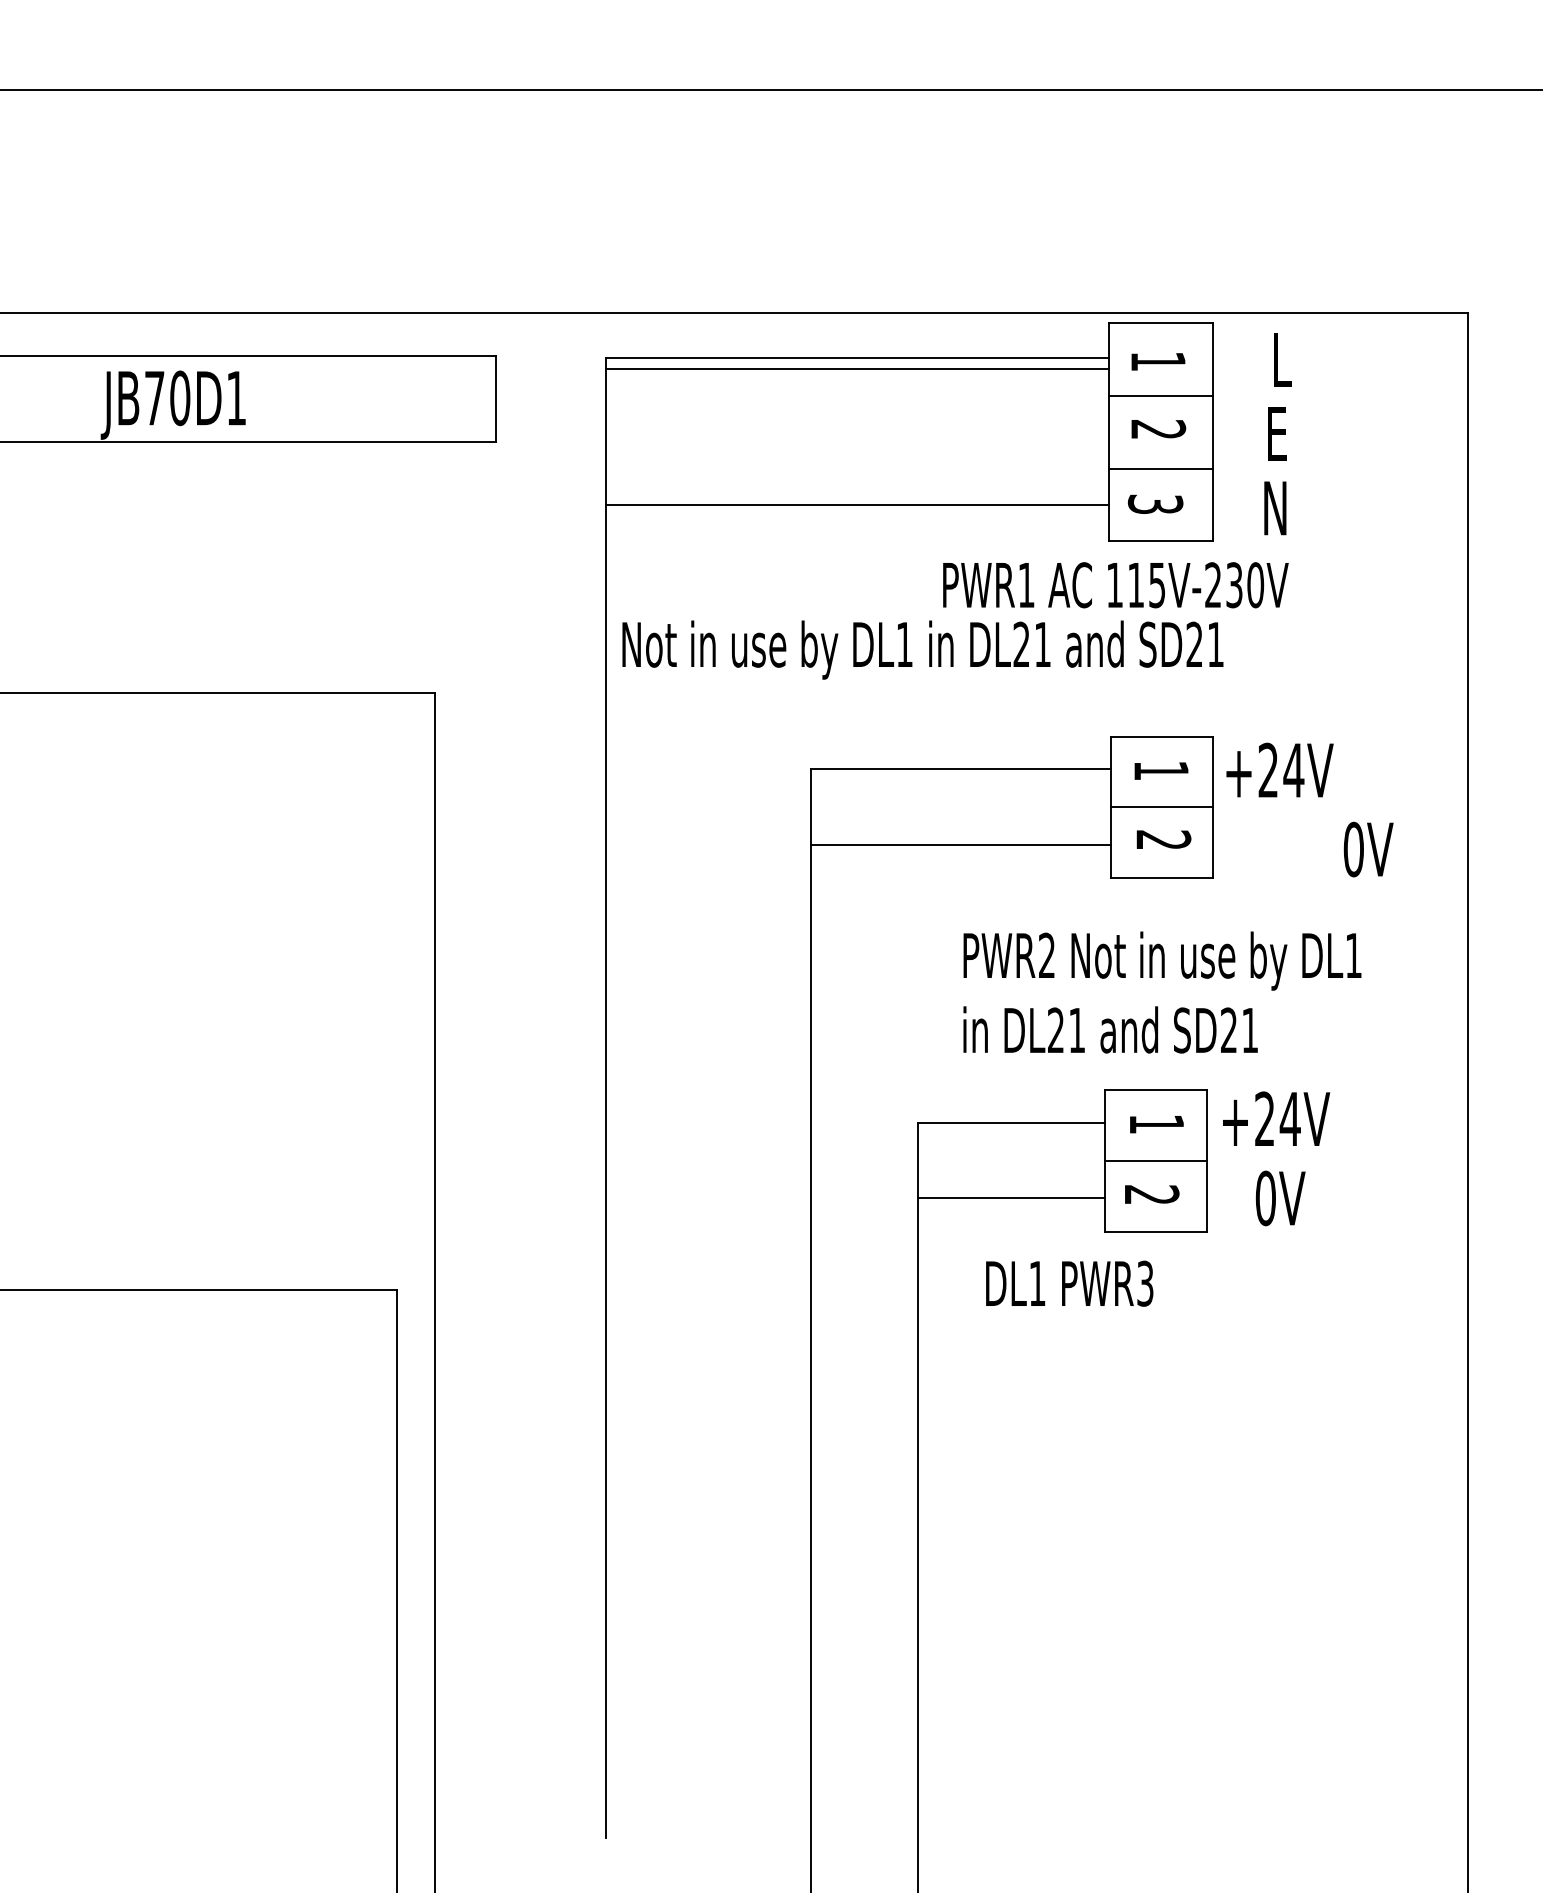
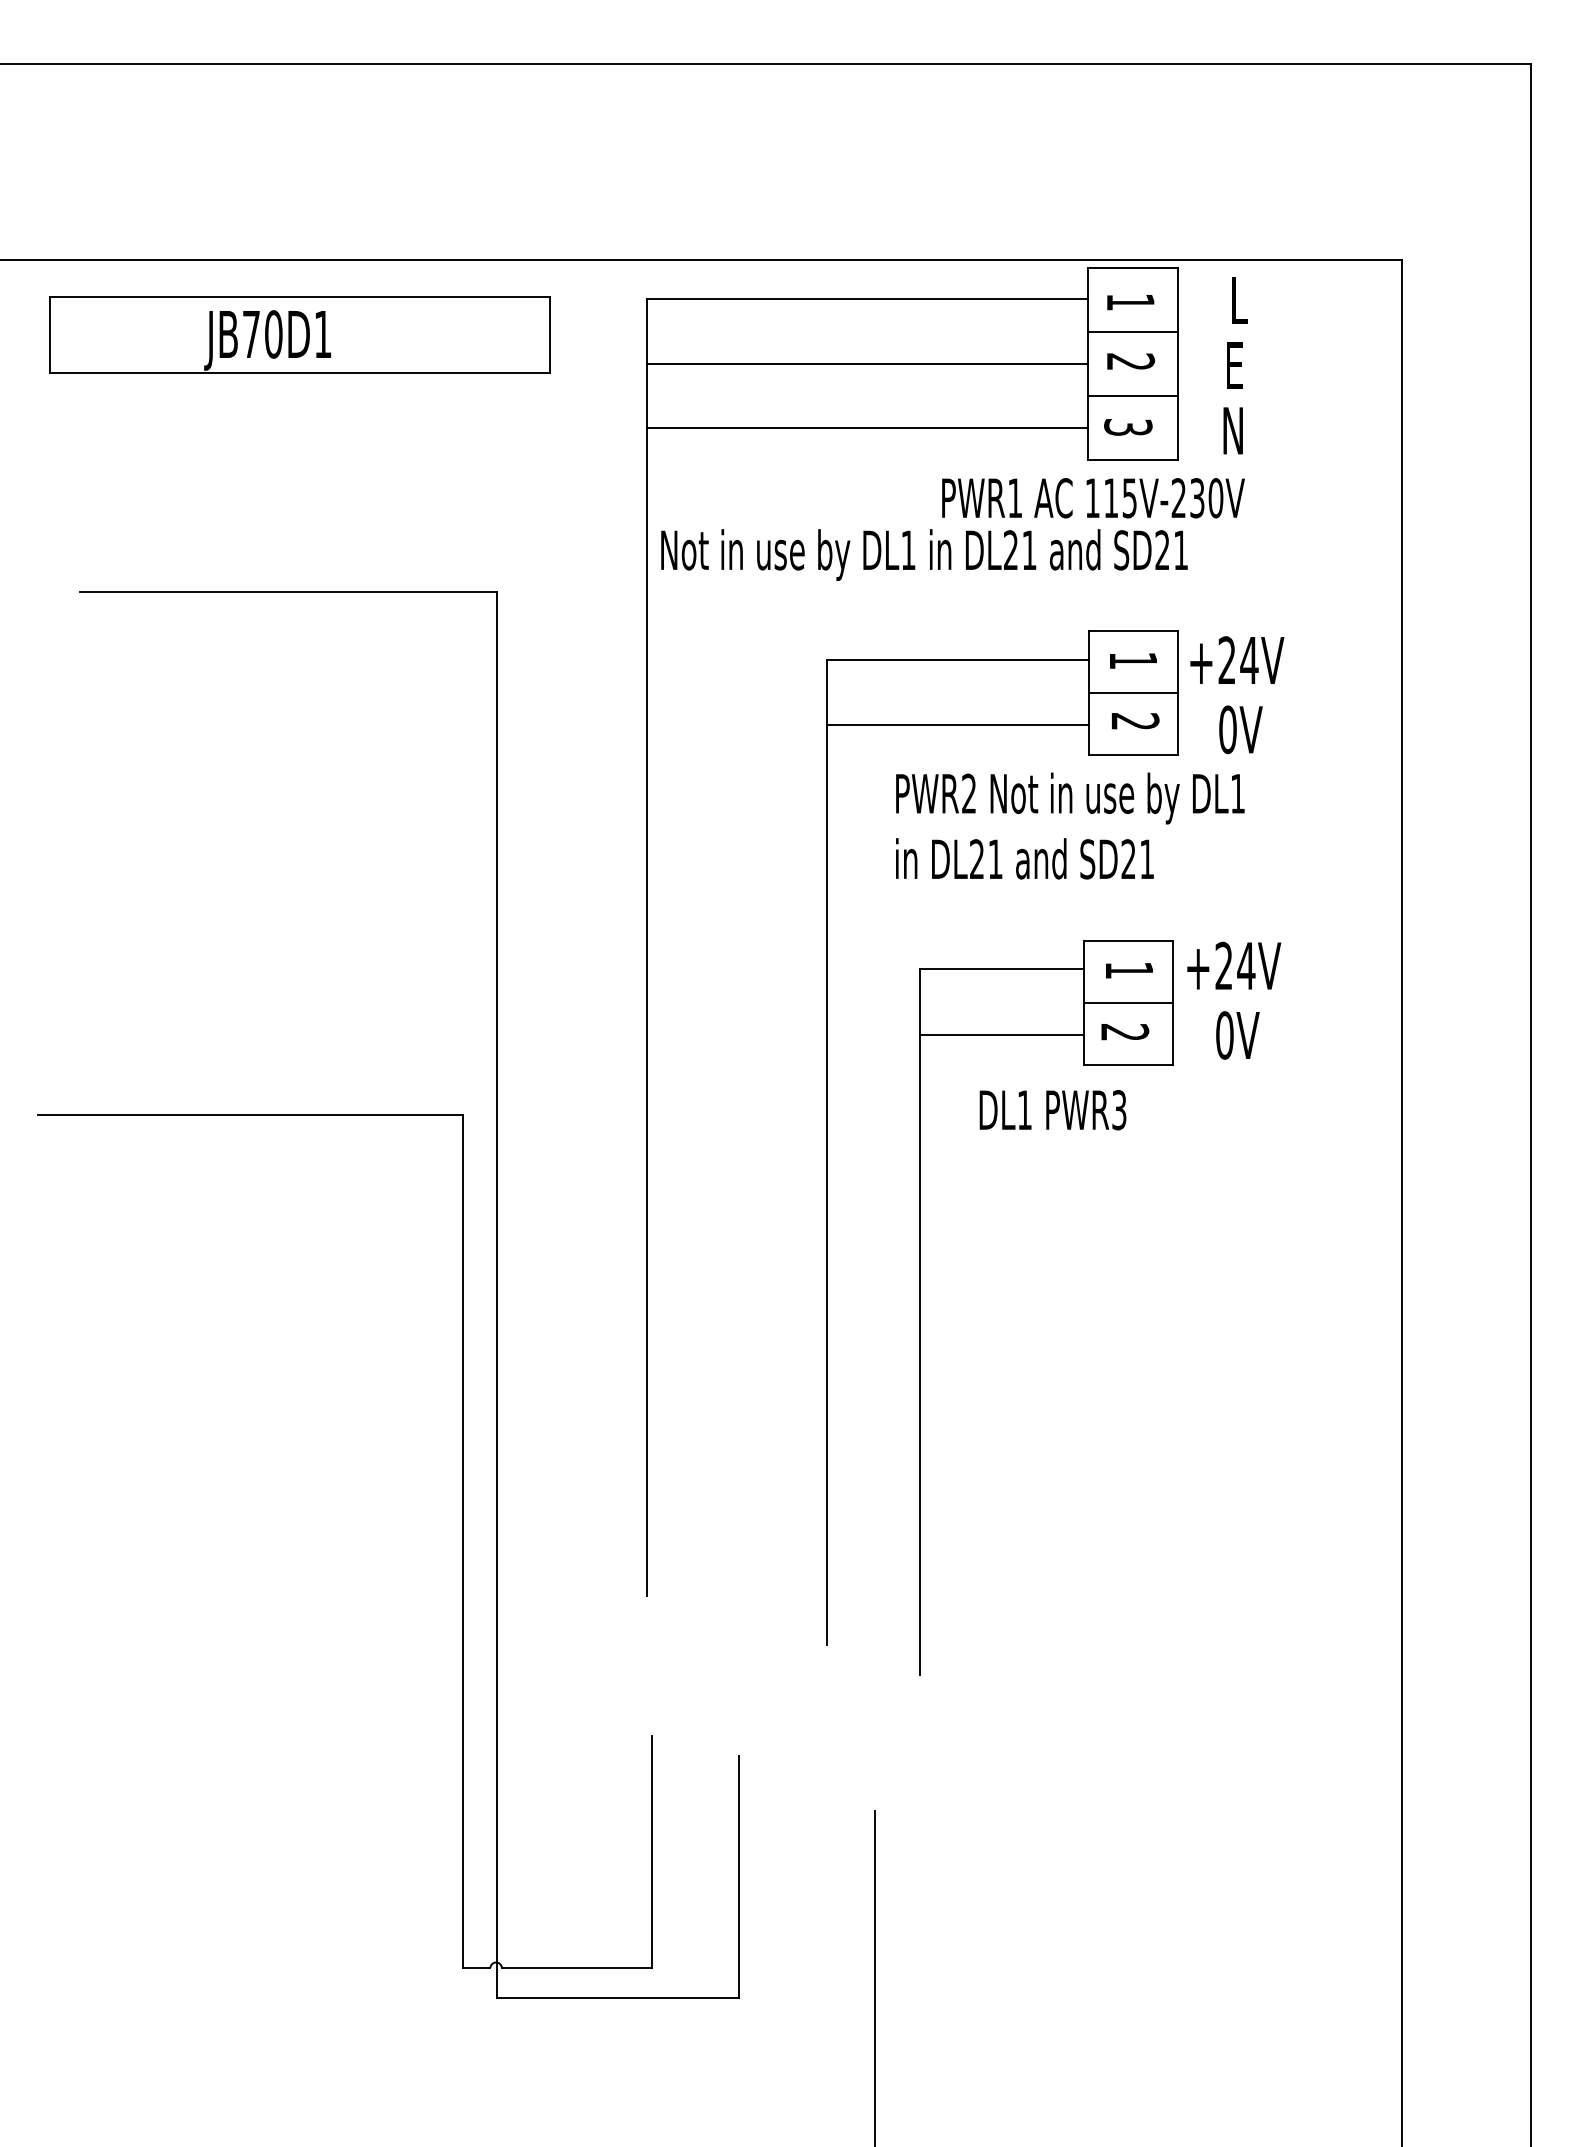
line: (856, 368) -> (866, 363), moved
text: (1368, 849) -> (1240, 729), moved
text: (1162, 991) -> (1070, 825), moved

